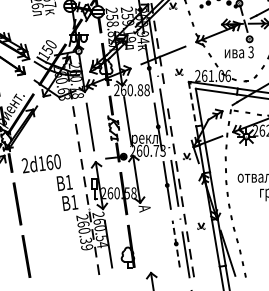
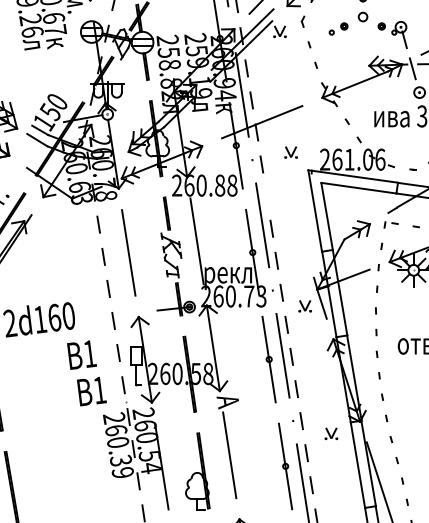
line: (192, 104) -> (315, 211), dashed -> solid
line: (145, 237) -> (229, 454), added
line: (176, 244) -> (286, 467), dashed -> solid

